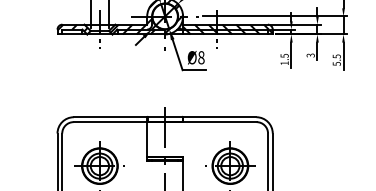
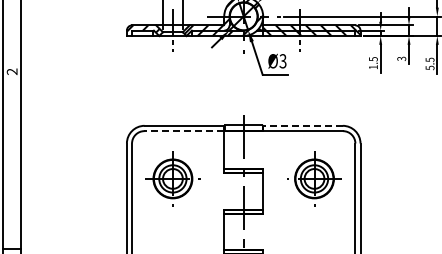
text: (200, 57) -> (282, 61), Ø8 -> Ø3
line: (220, 116) -> (303, 125), solid -> dashed
line: (110, 122) -> (184, 131), solid -> dashed

